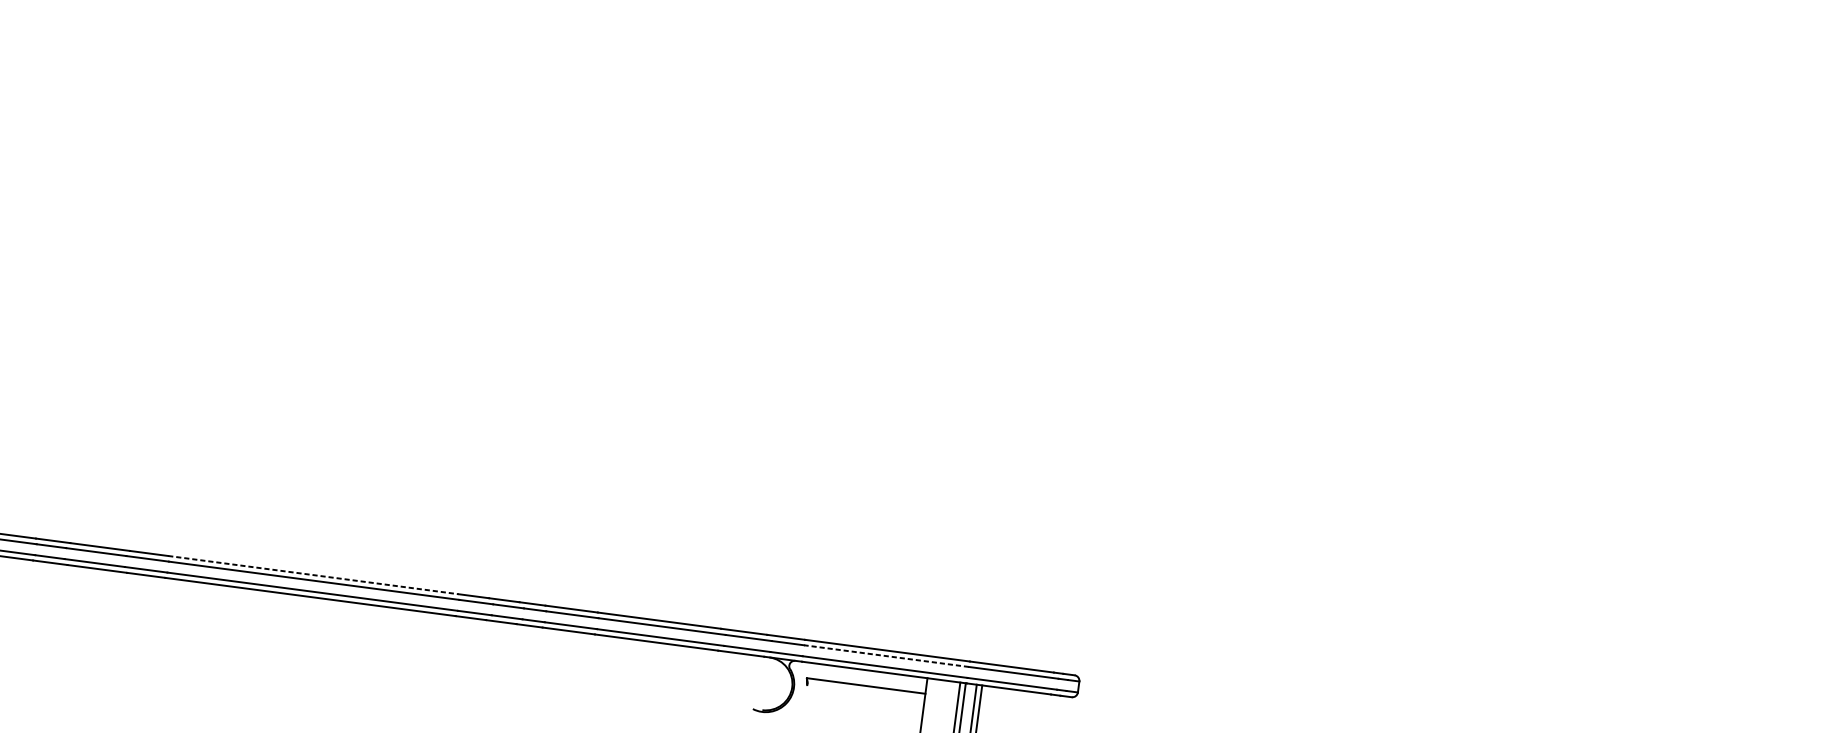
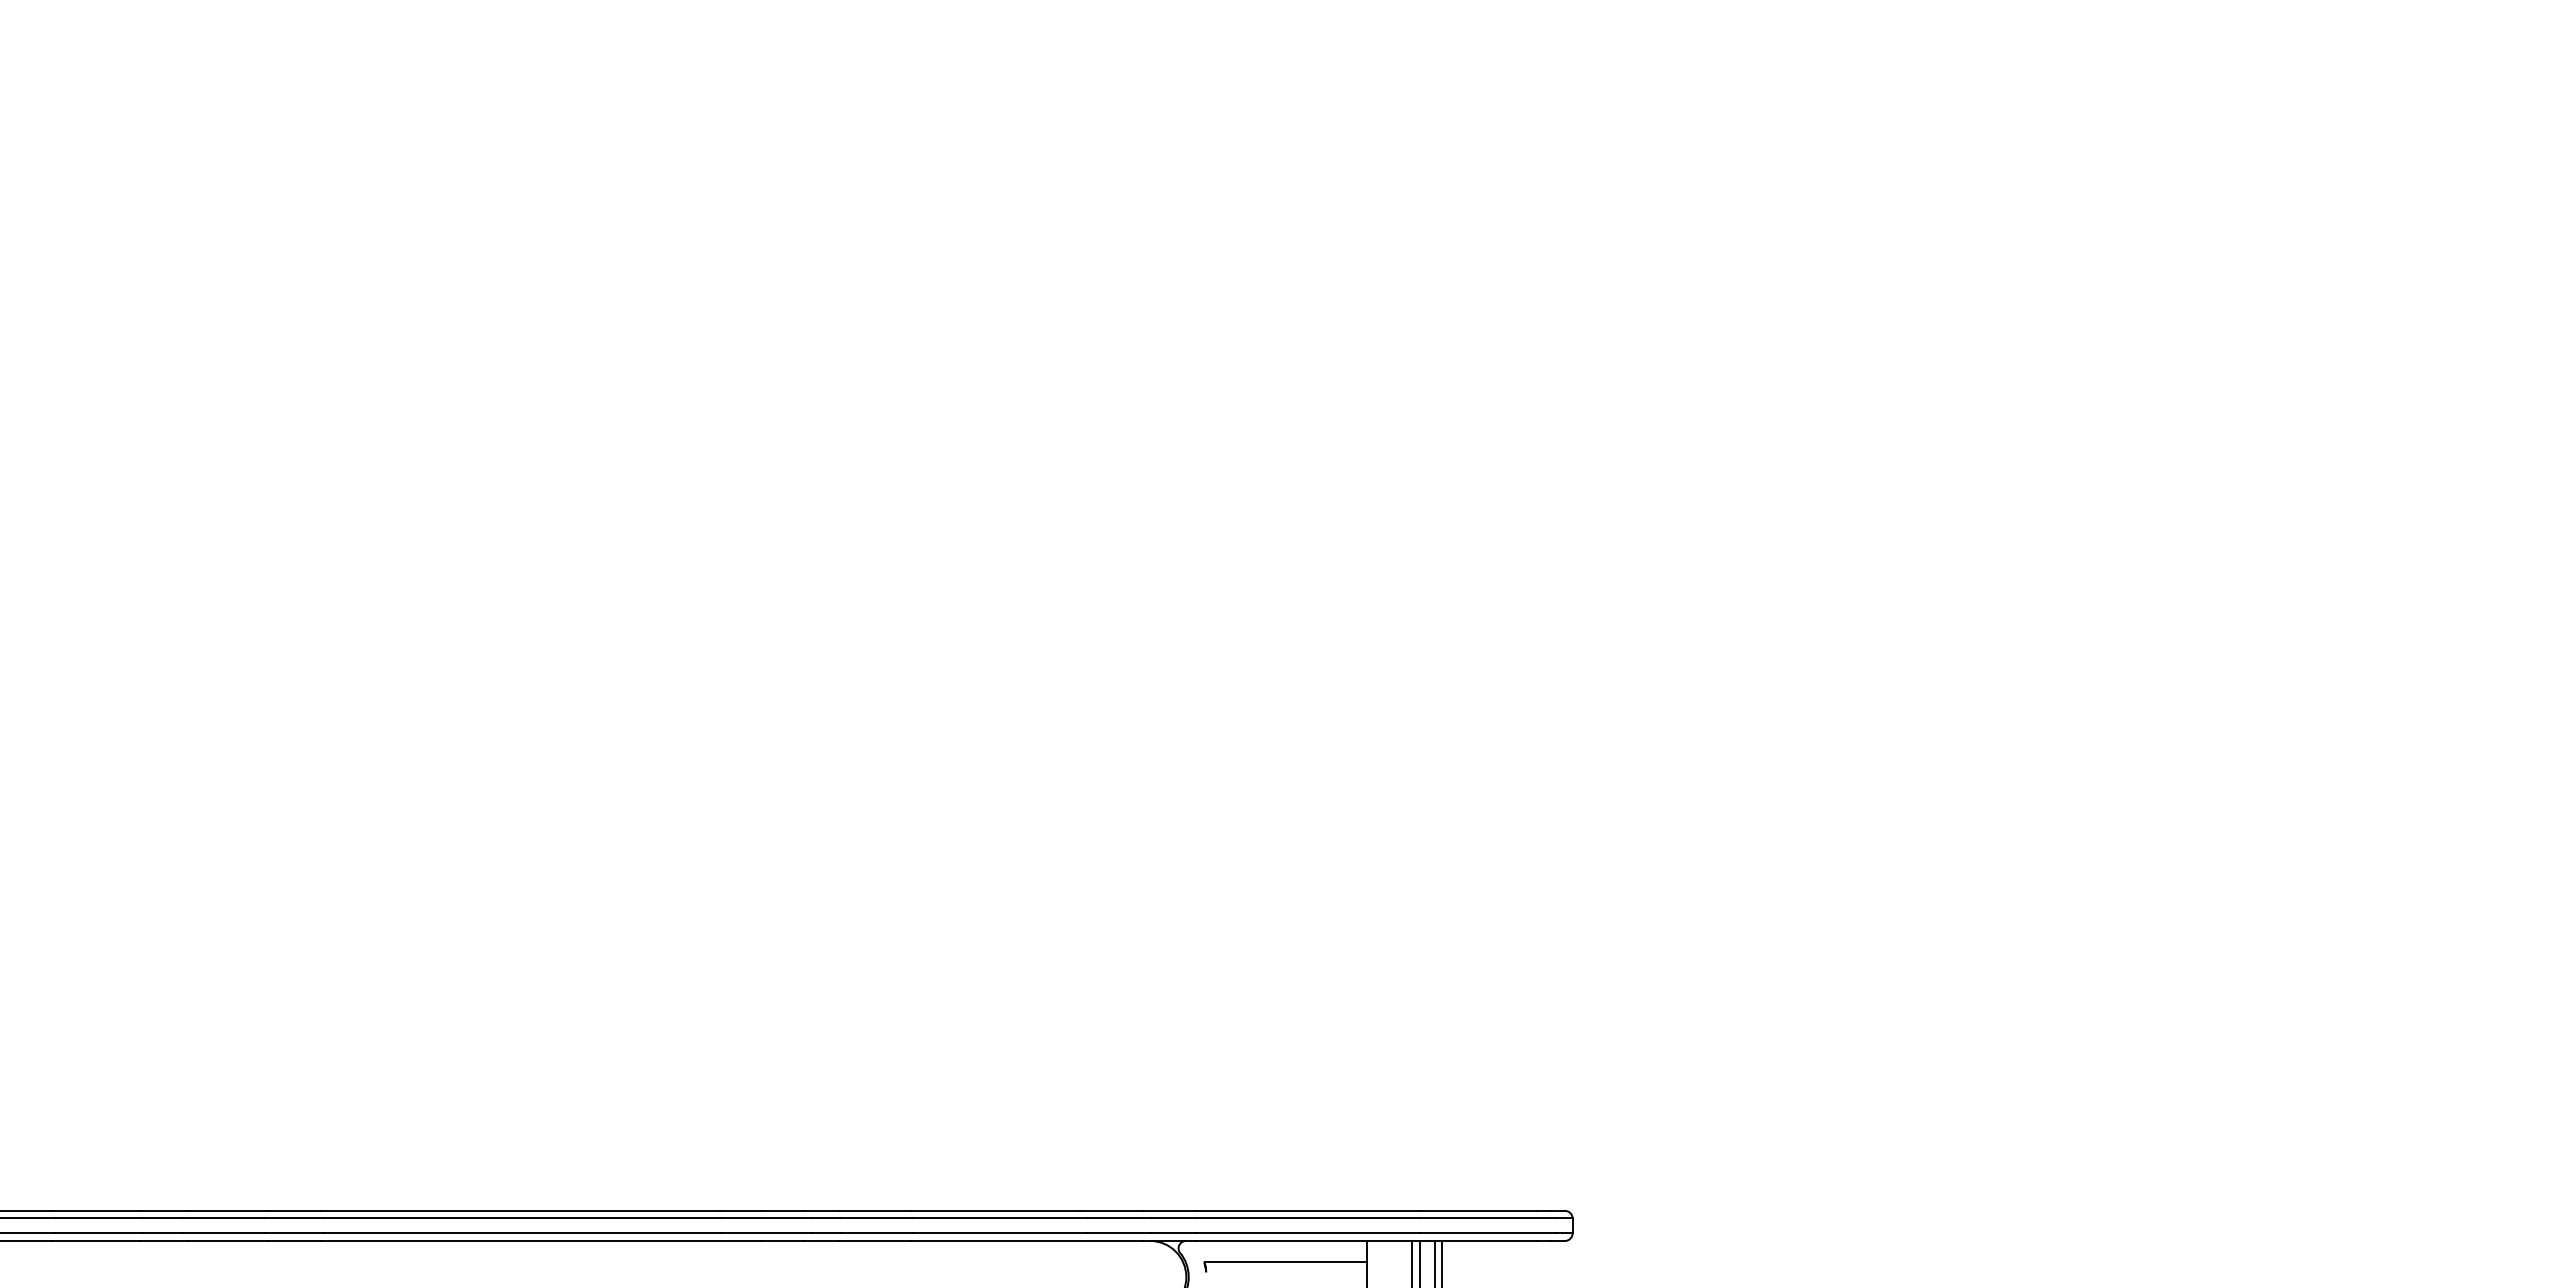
line: (314, 574) -> (521, 1210), dashed -> solid
line: (886, 656) -> (1307, 1218), dashed -> solid

